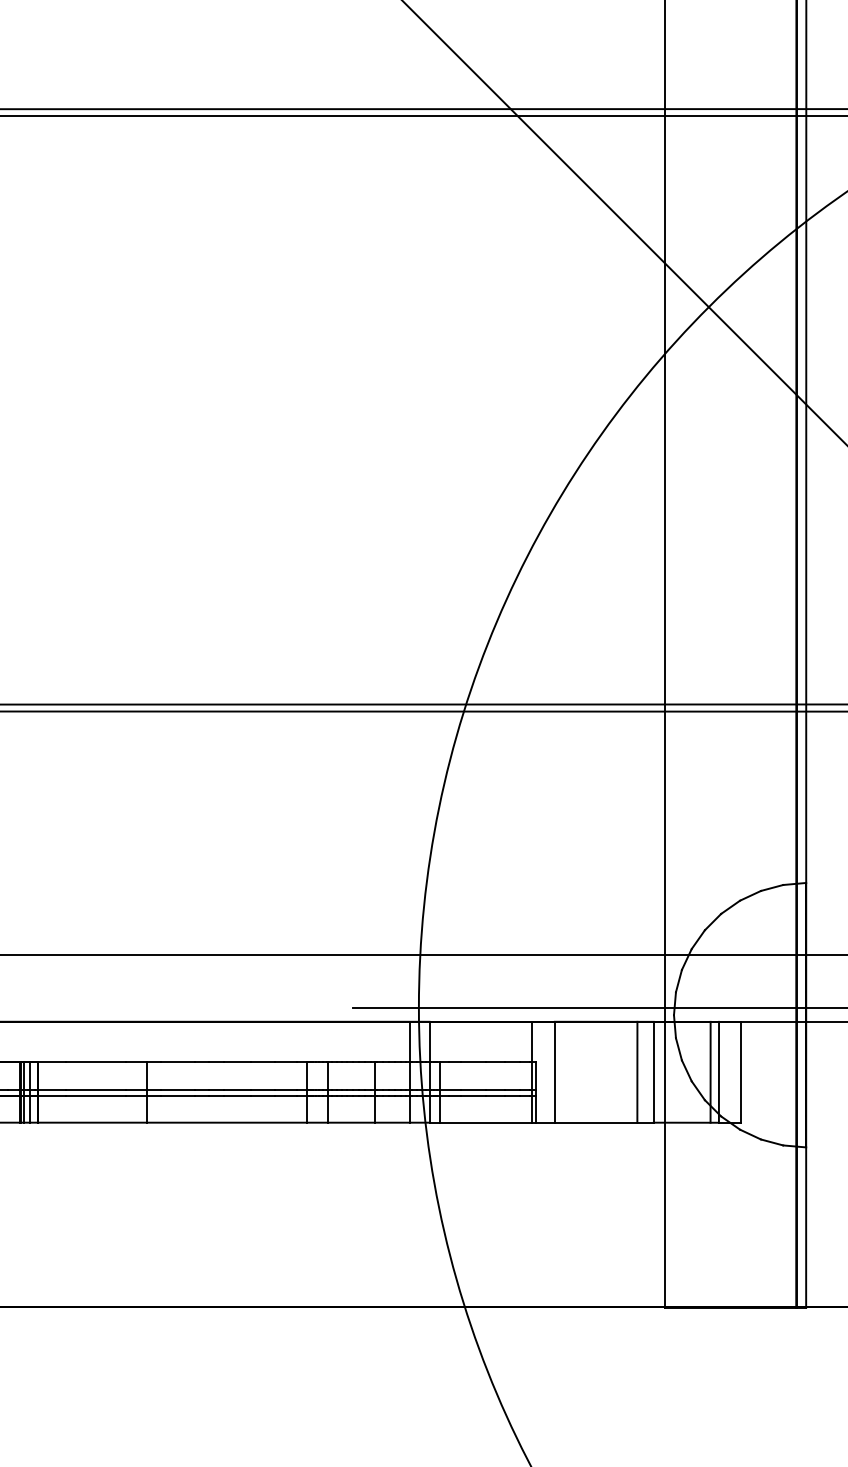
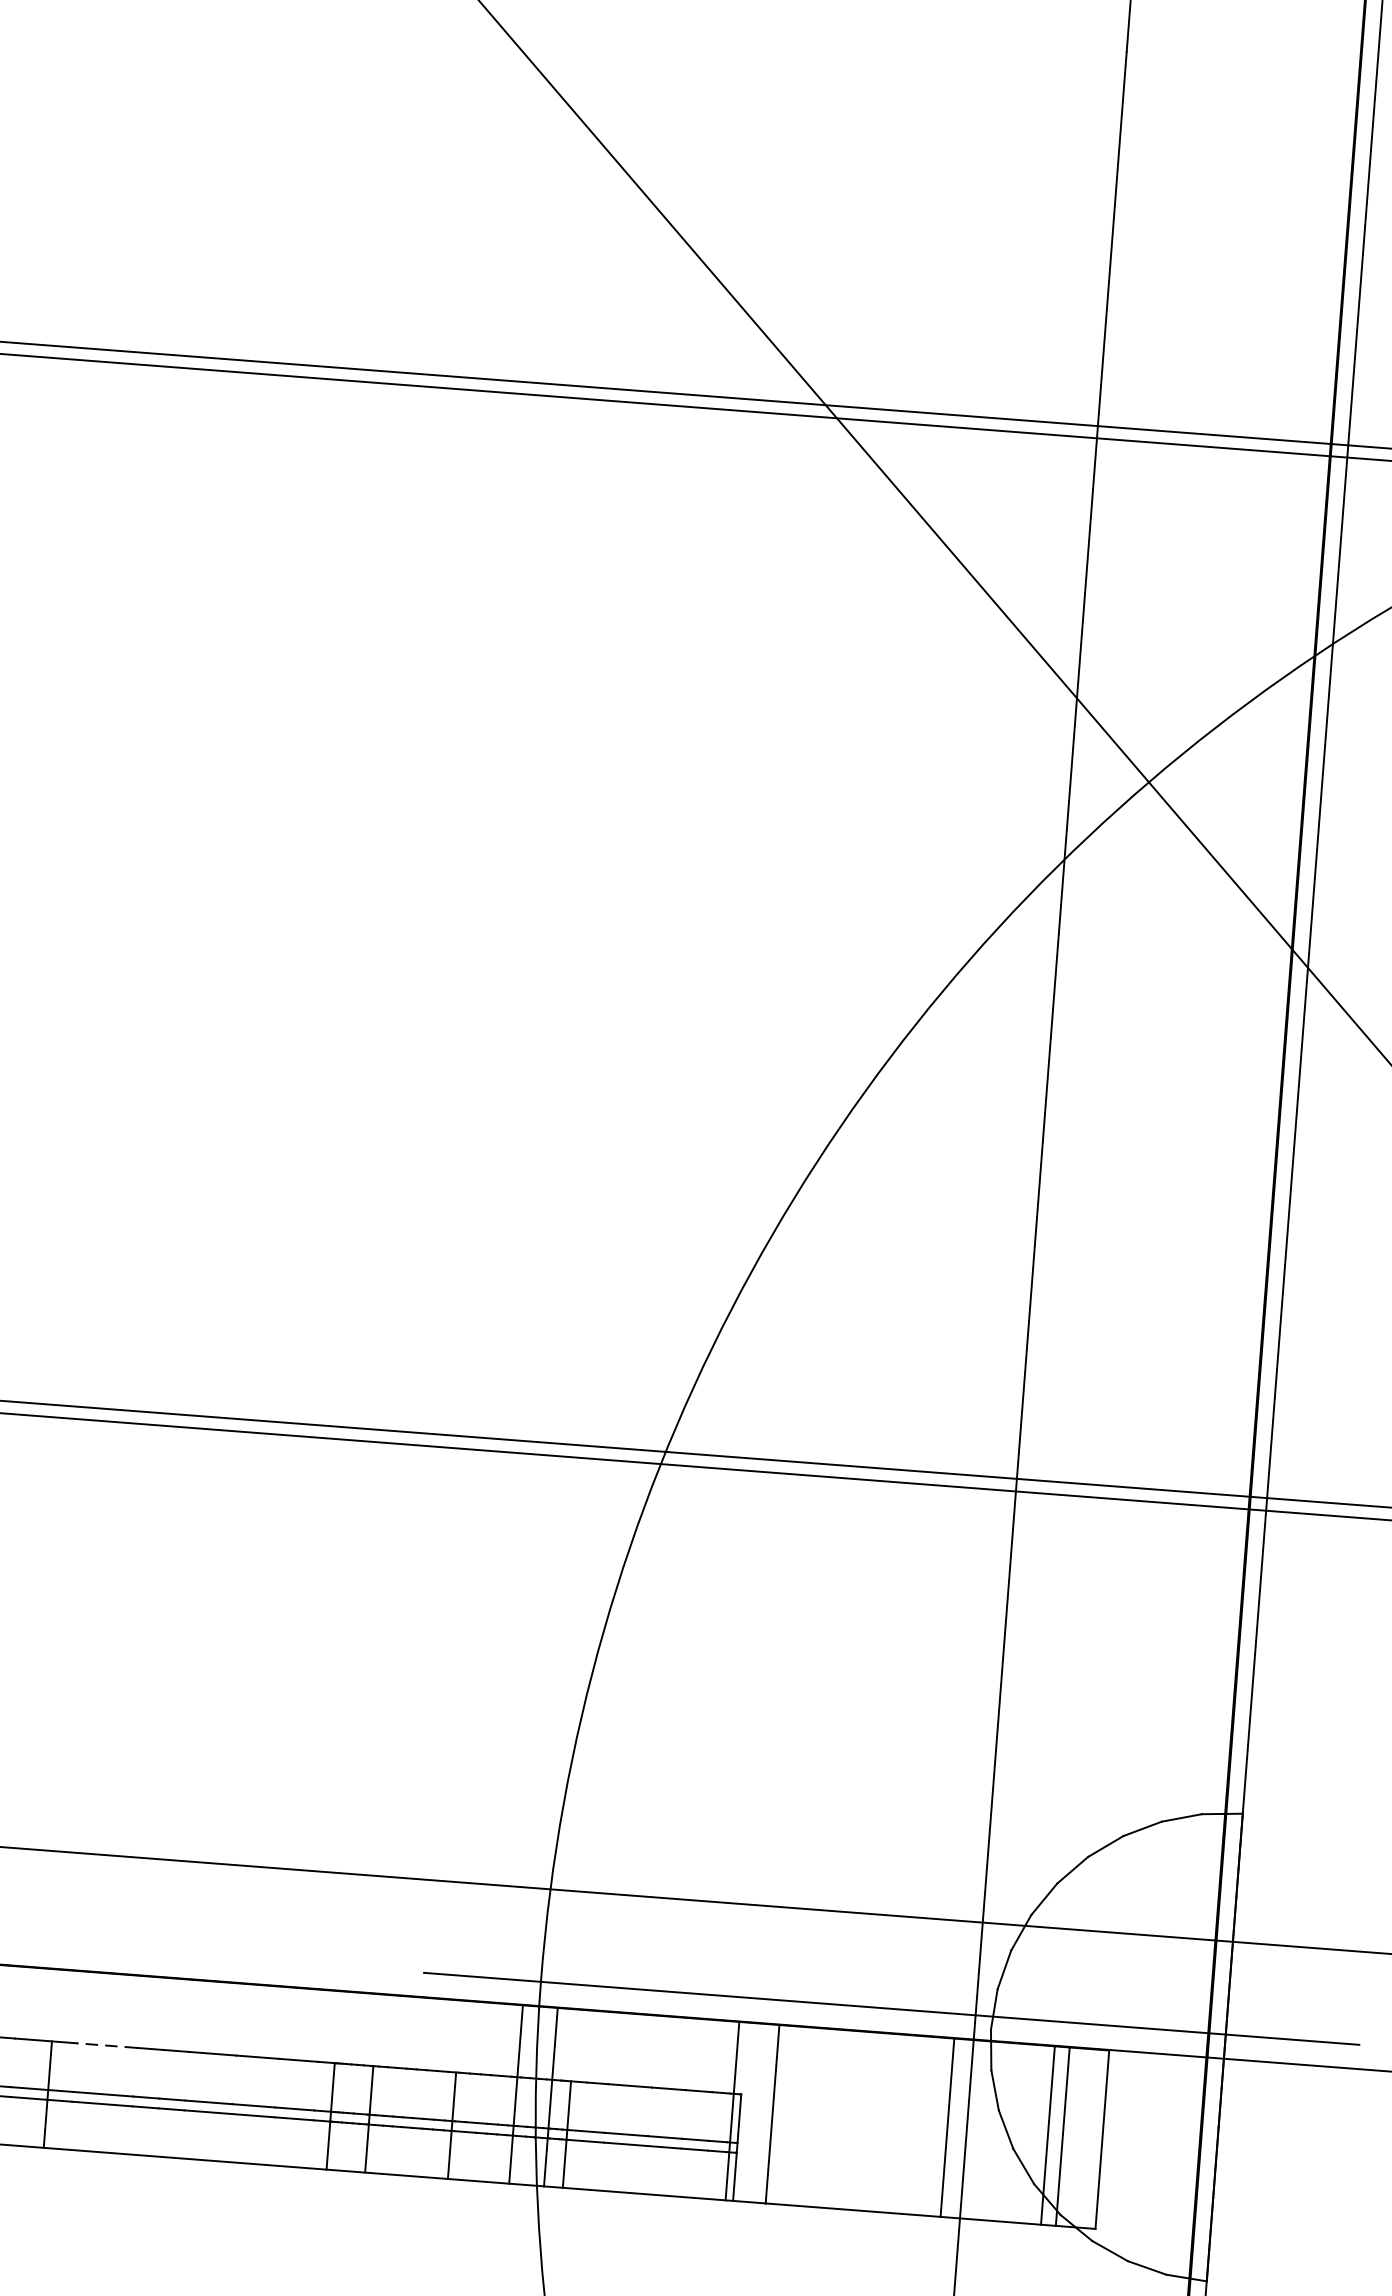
line: (177, 1062) -> (106, 2045), solid -> dashed
line: (637, 1071) -> (918, 2124), removed

